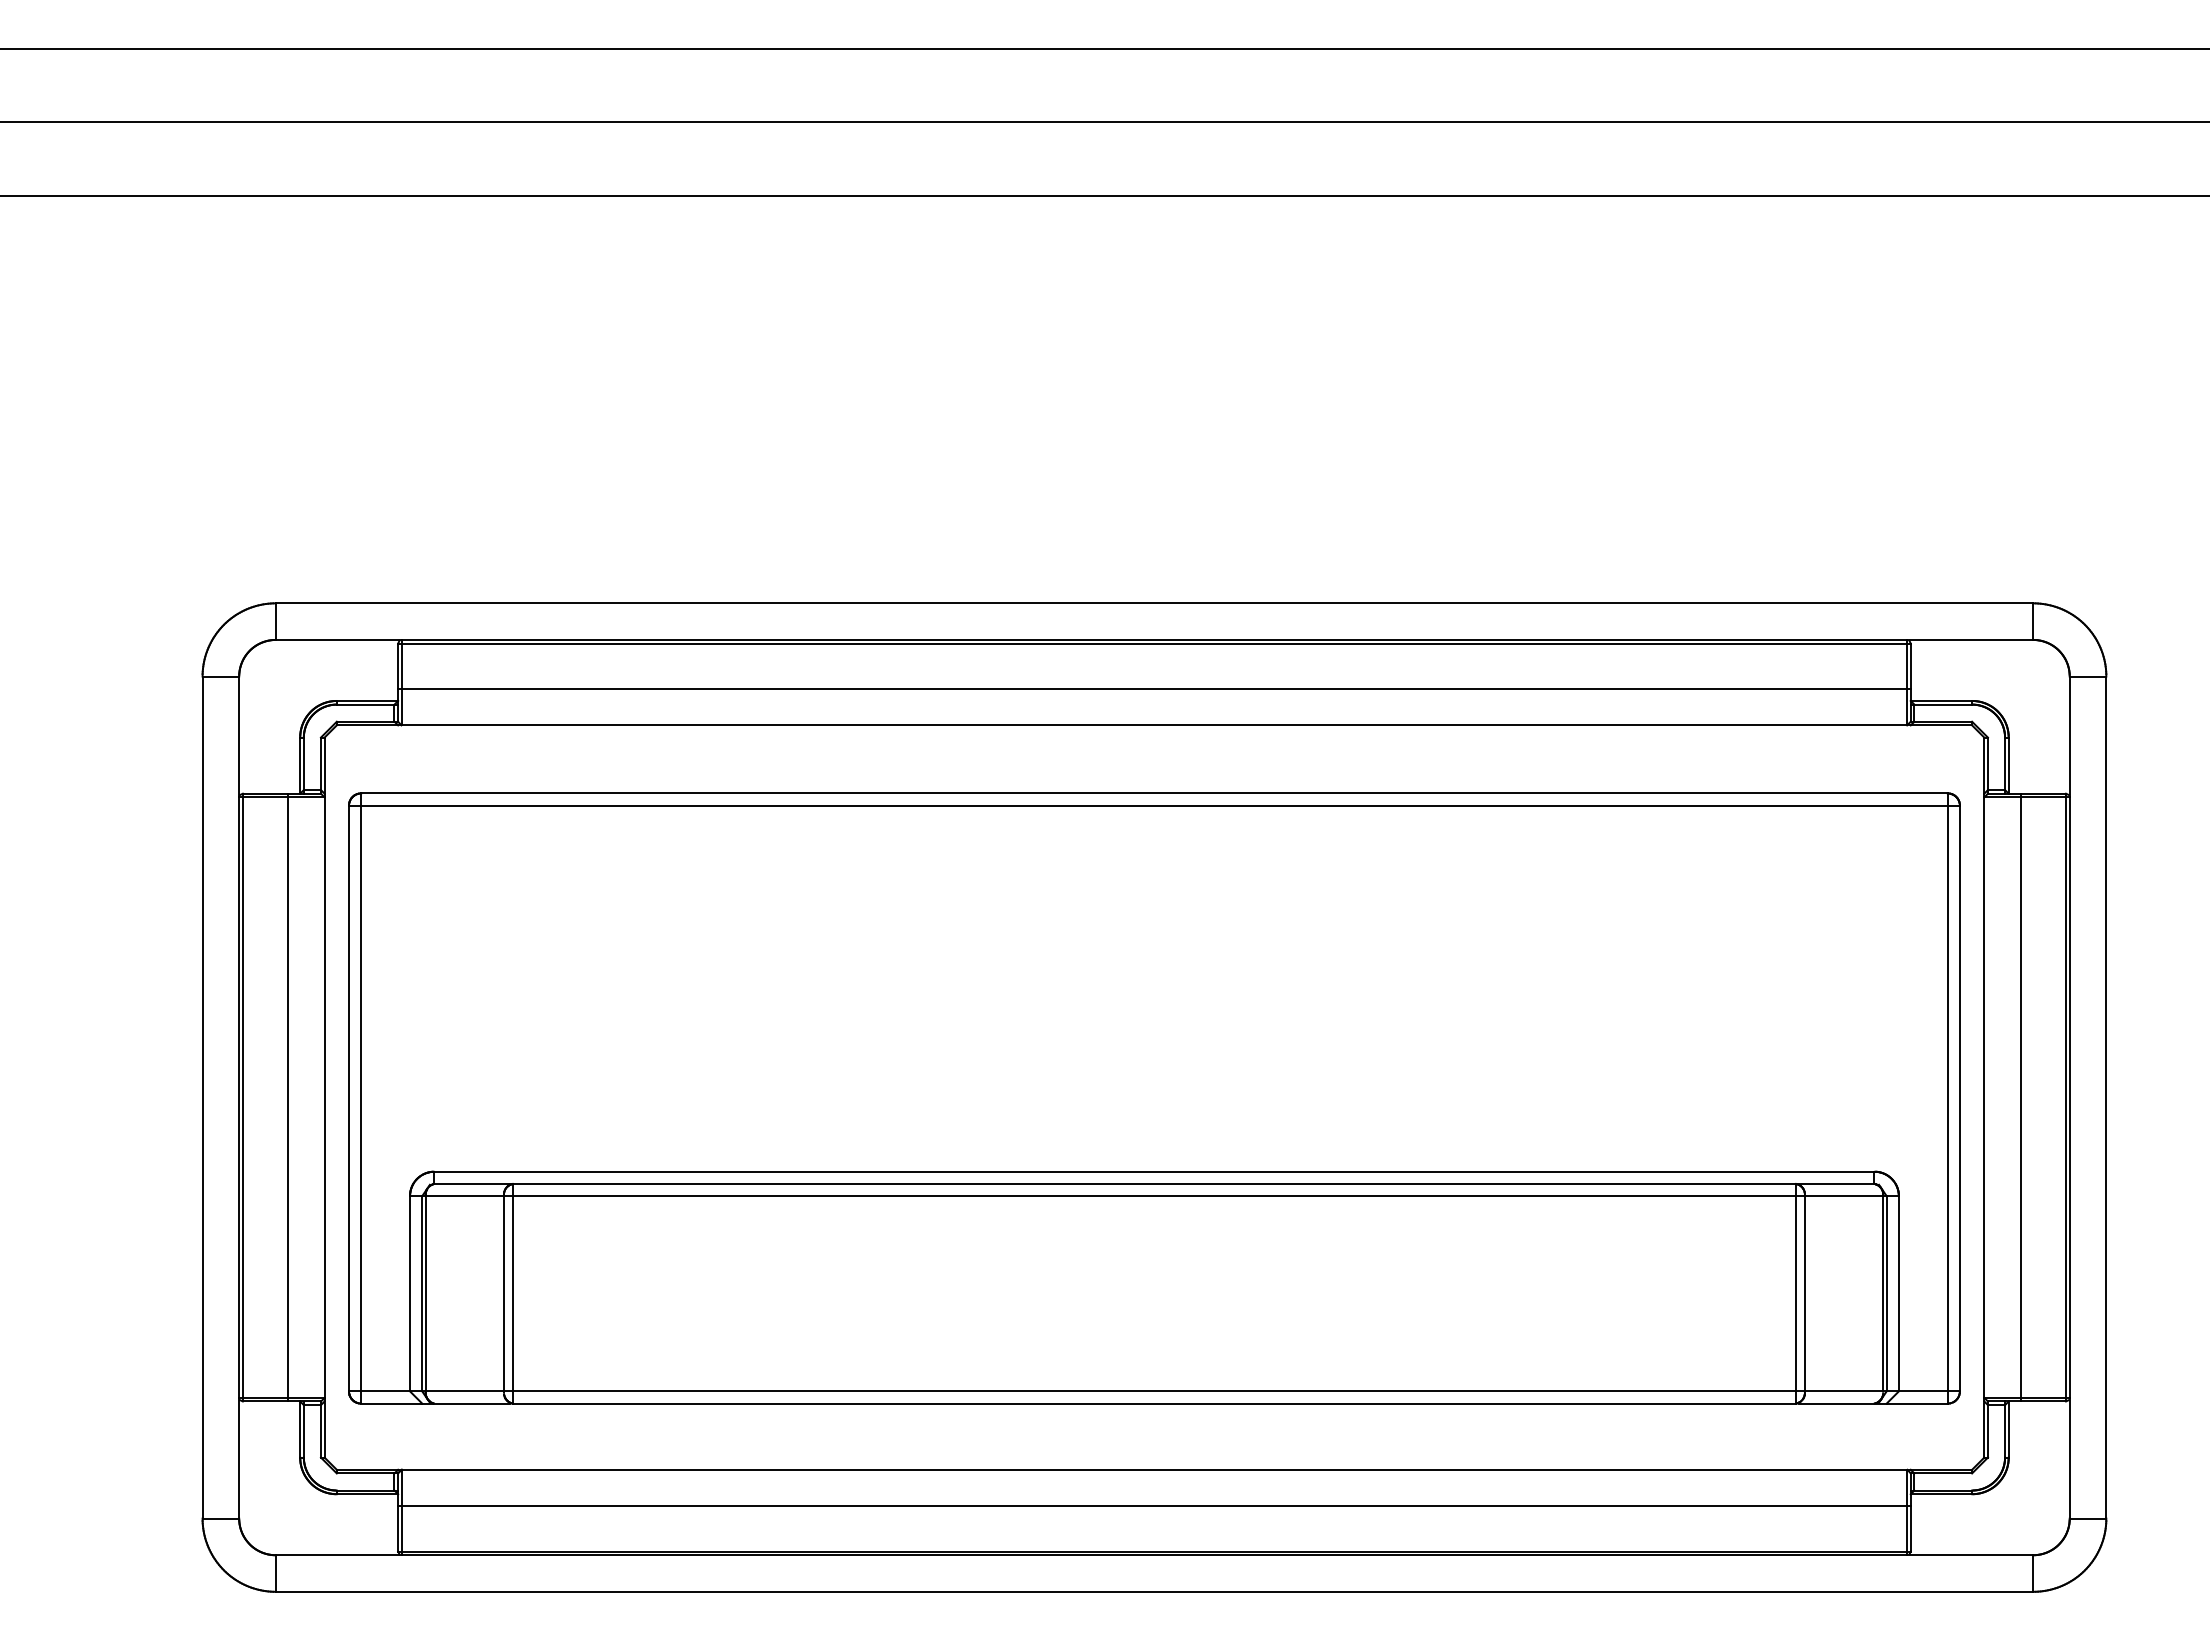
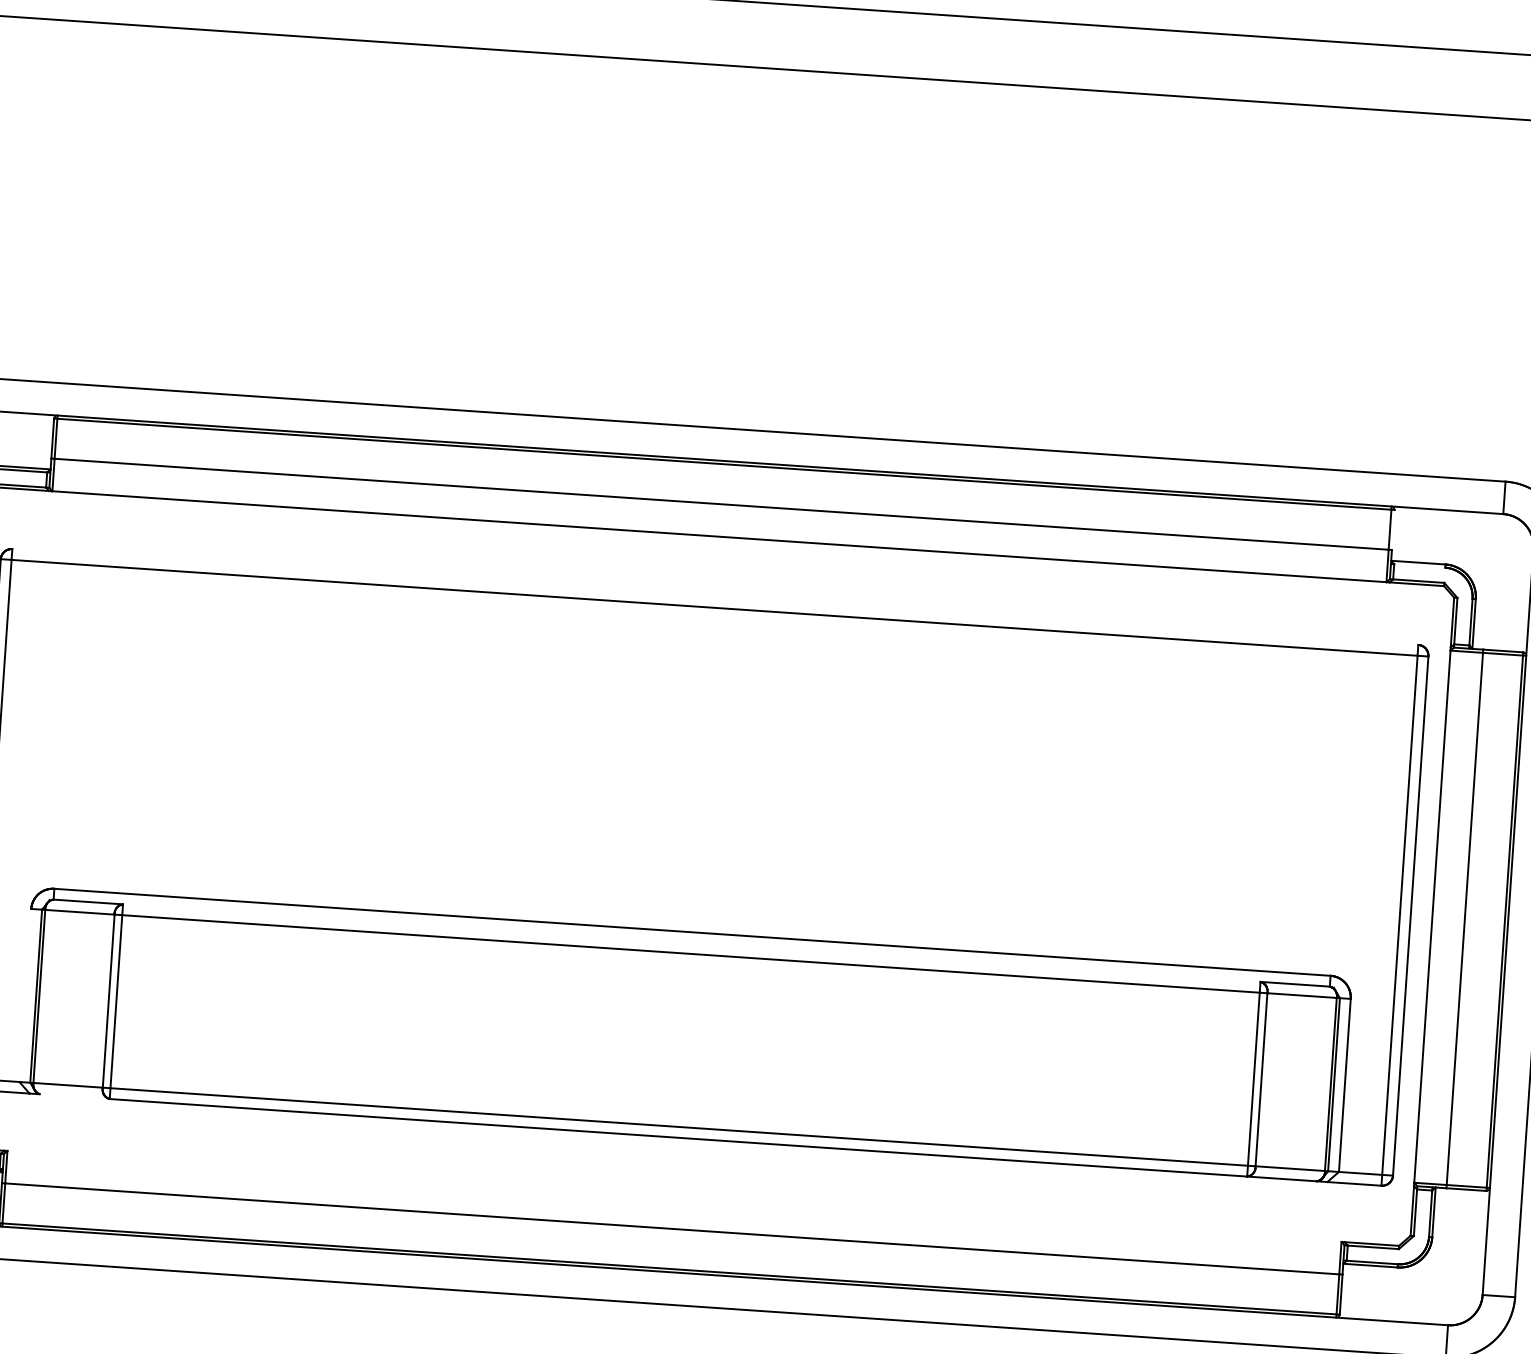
line: (1910, 665) -> (1393, 529), removed
line: (1943, 704) -> (1419, 565), removed
line: (1154, 793) -> (715, 597), removed
line: (1154, 1183) -> (691, 942), removed
line: (410, 1293) -> (25, 995), removed
line: (471, 1403) -> (73, 1096), removed
line: (1154, 1469) -> (674, 1196), removed

